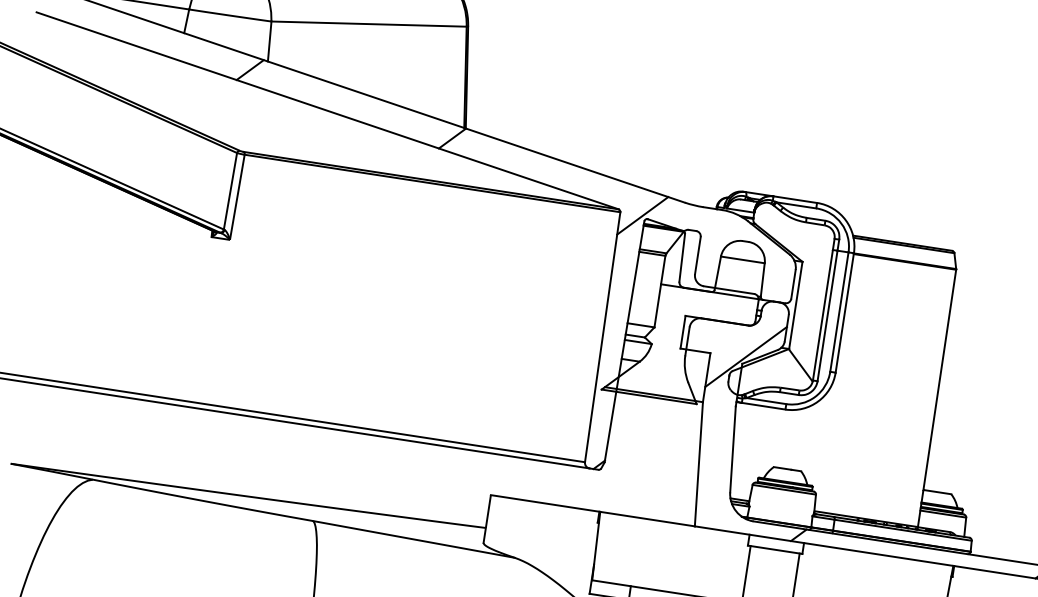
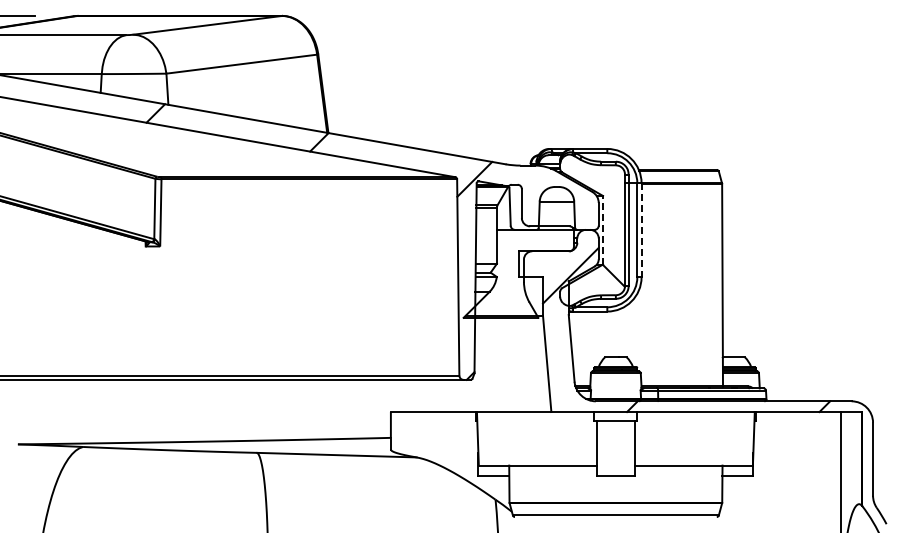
line: (796, 304) -> (603, 229), solid -> dashed
line: (844, 313) -> (641, 230), solid -> dashed

